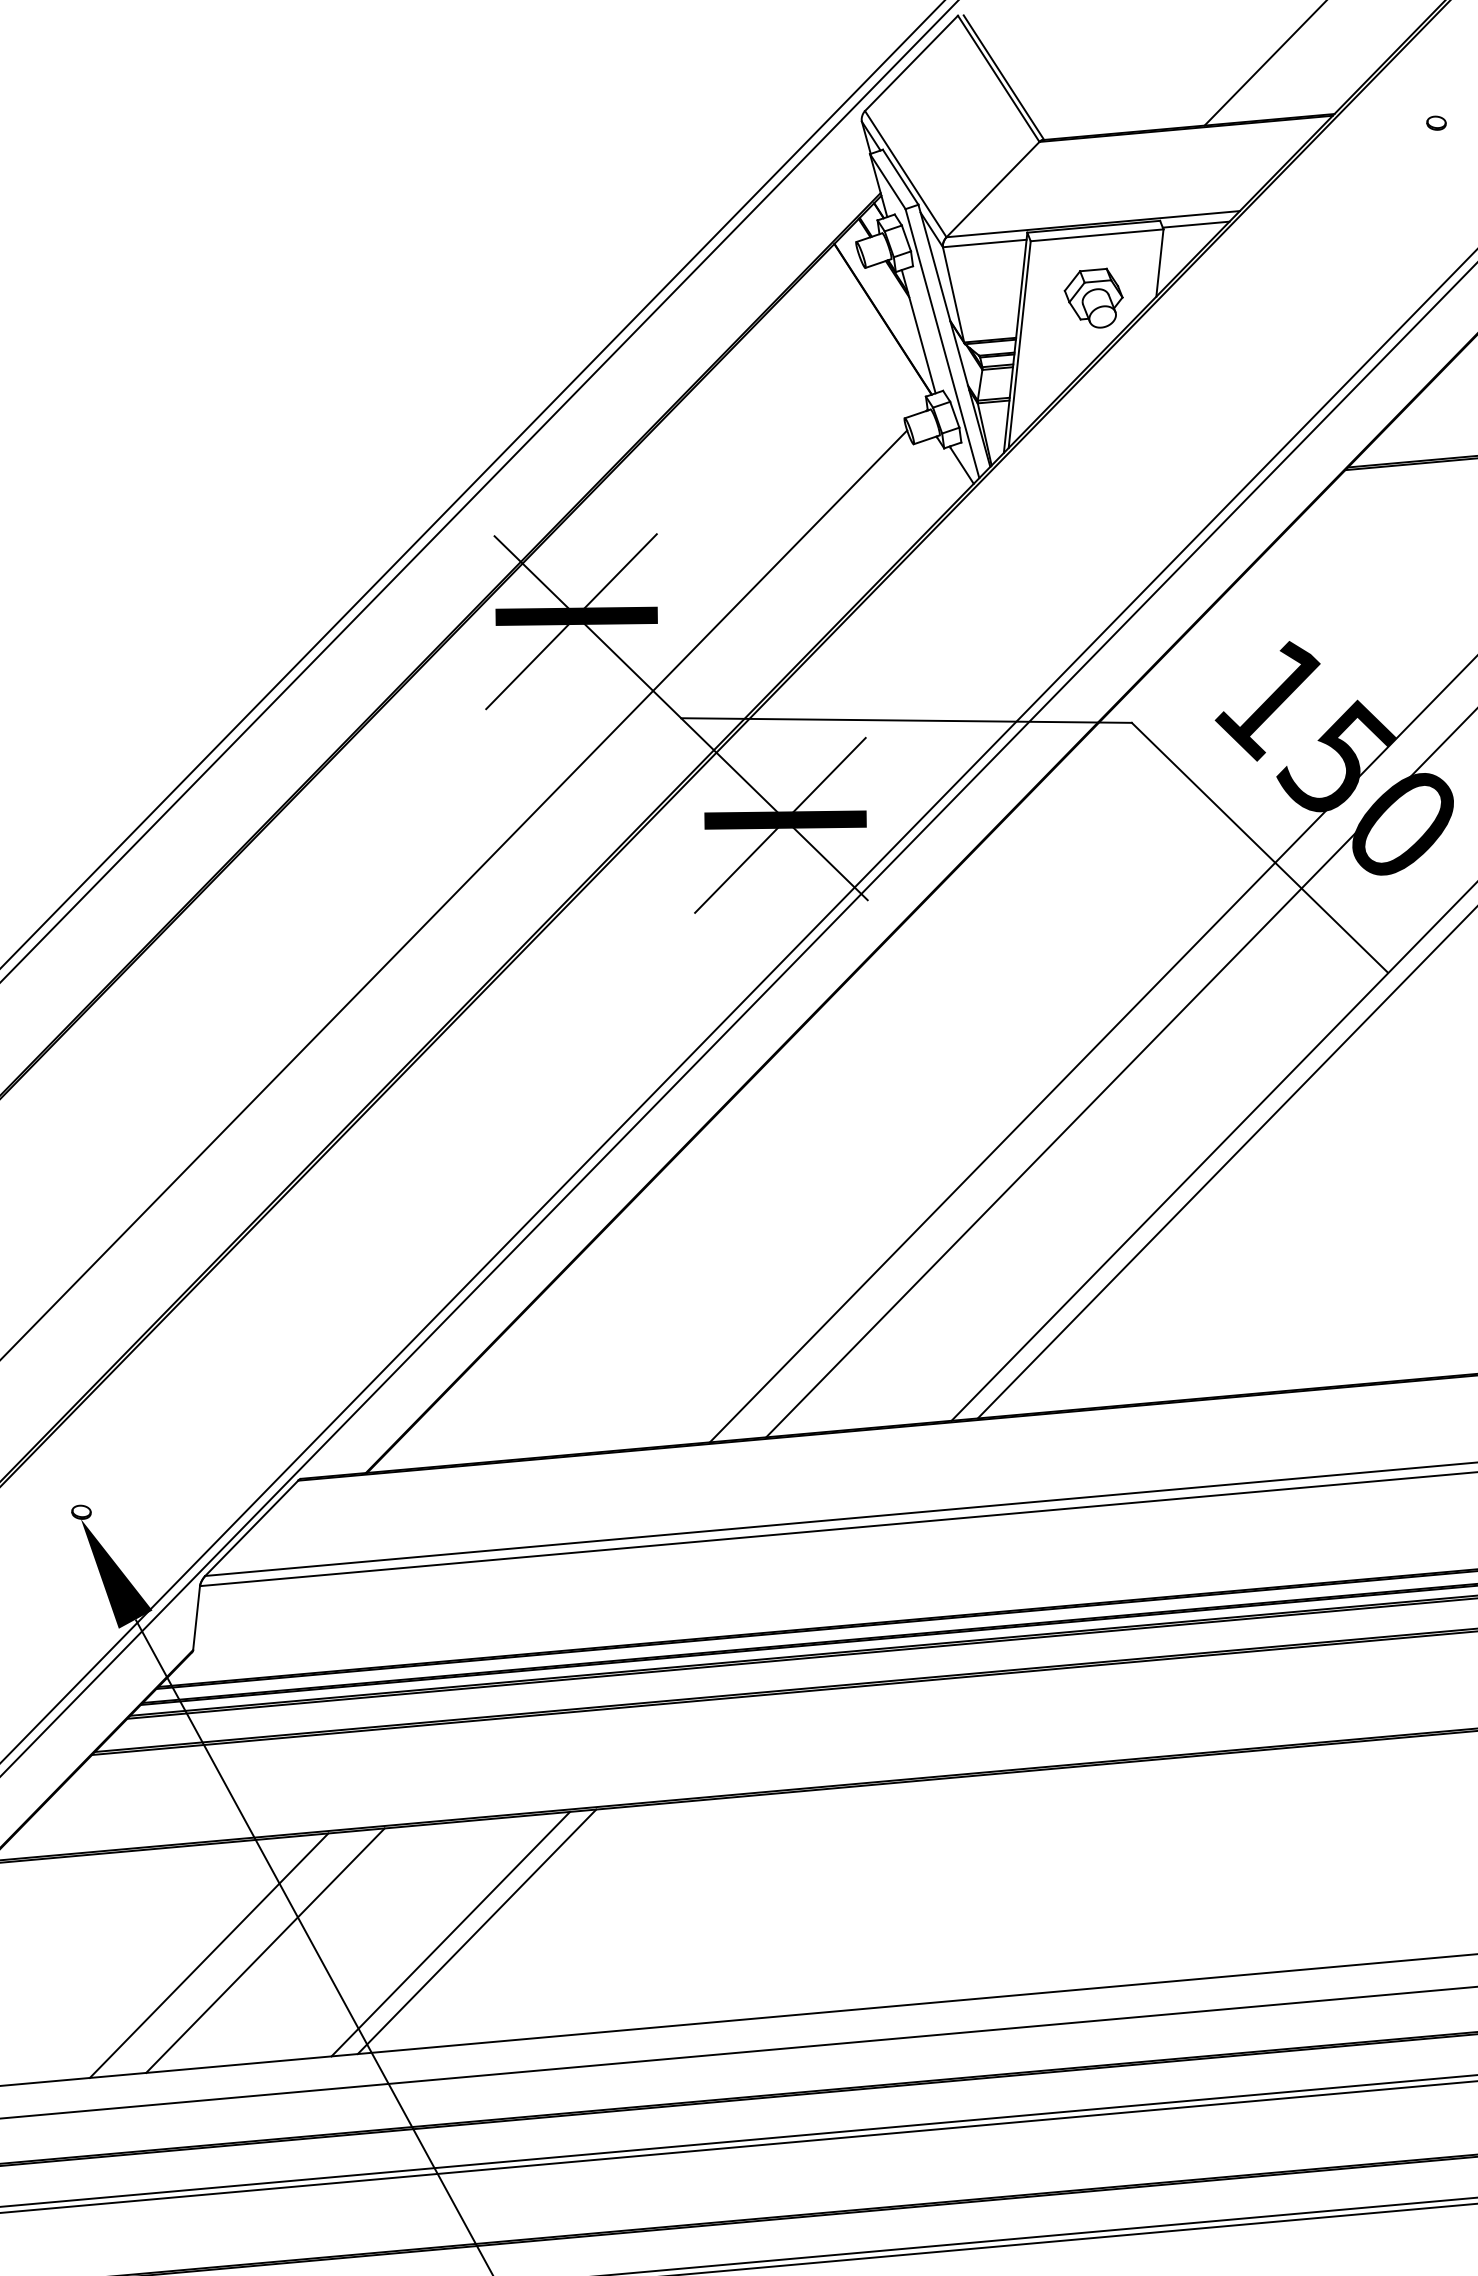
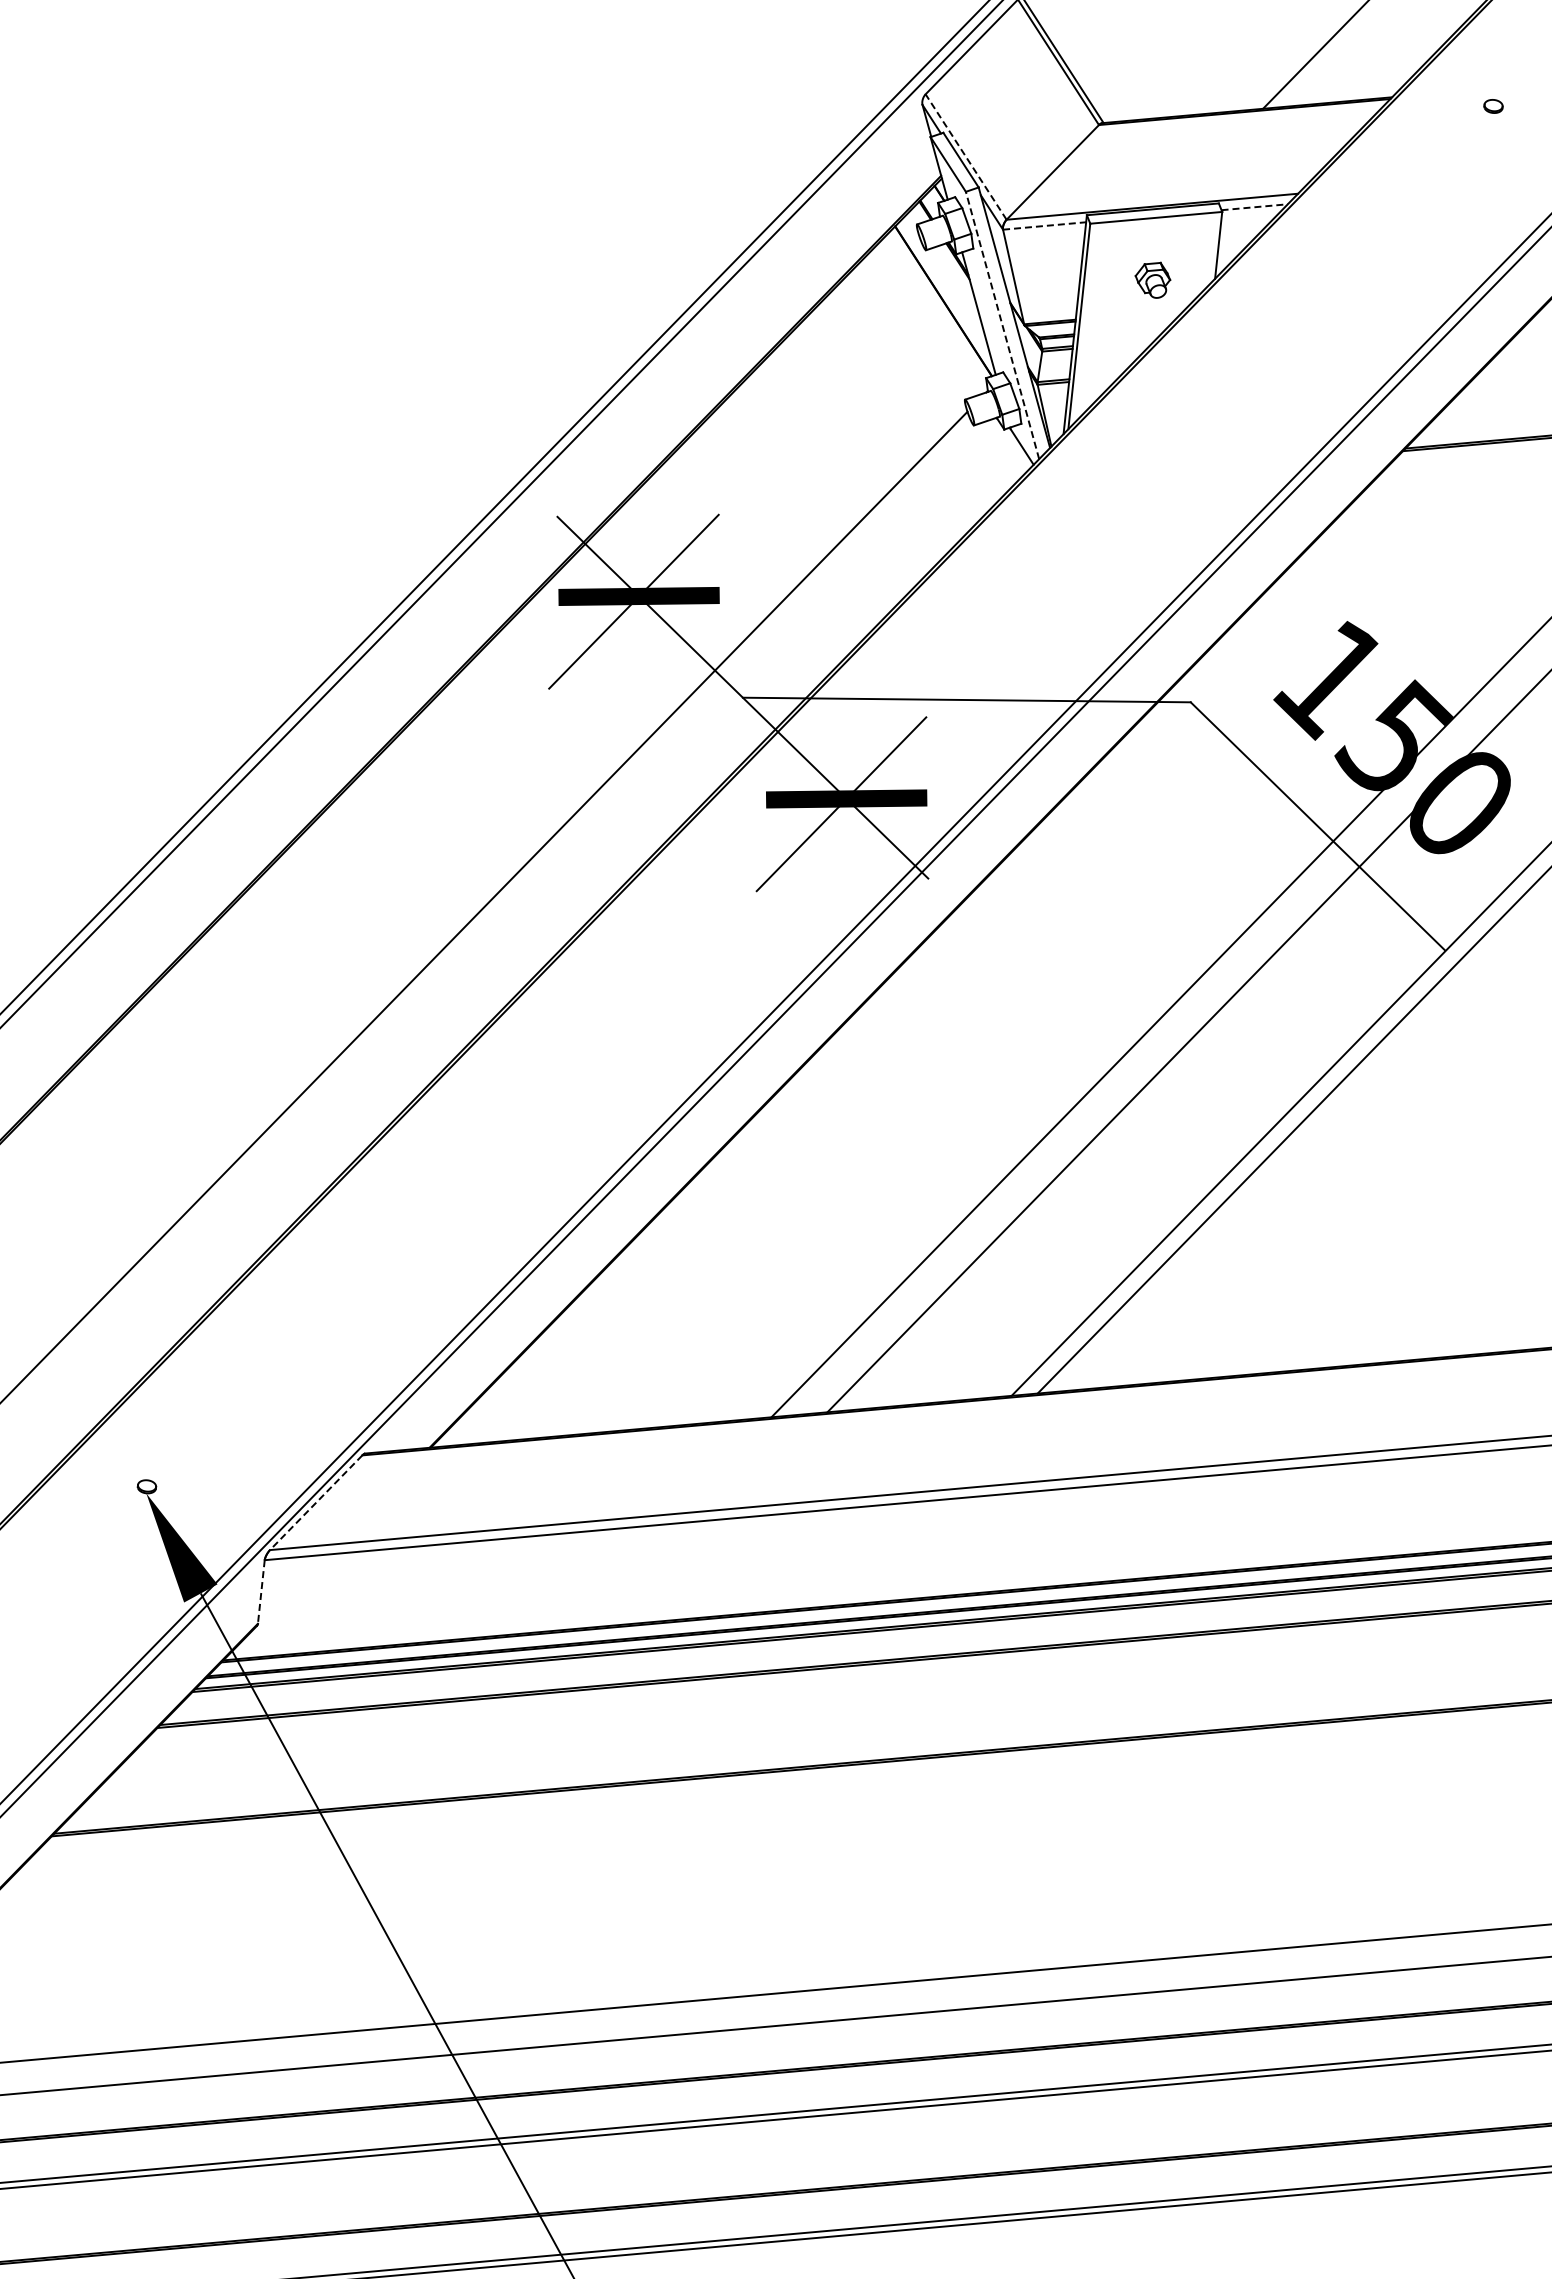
line: (906, 174) -> (966, 157), solid -> dashed
line: (1196, 224) -> (1255, 207), solid -> dashed
line: (984, 243) -> (1044, 225), solid -> dashed
part: (1093, 298) -> (1152, 280), size x0.6
line: (942, 343) -> (1002, 325), solid -> dashed
line: (251, 1529) -> (315, 1503), solid -> dashed
line: (196, 1617) -> (261, 1591), solid -> dashed
line: (476, 1931) -> (539, 1903), removed
line: (450, 1933) -> (513, 1905), removed
line: (265, 1949) -> (329, 1921), removed
line: (208, 1954) -> (273, 1926), removed

